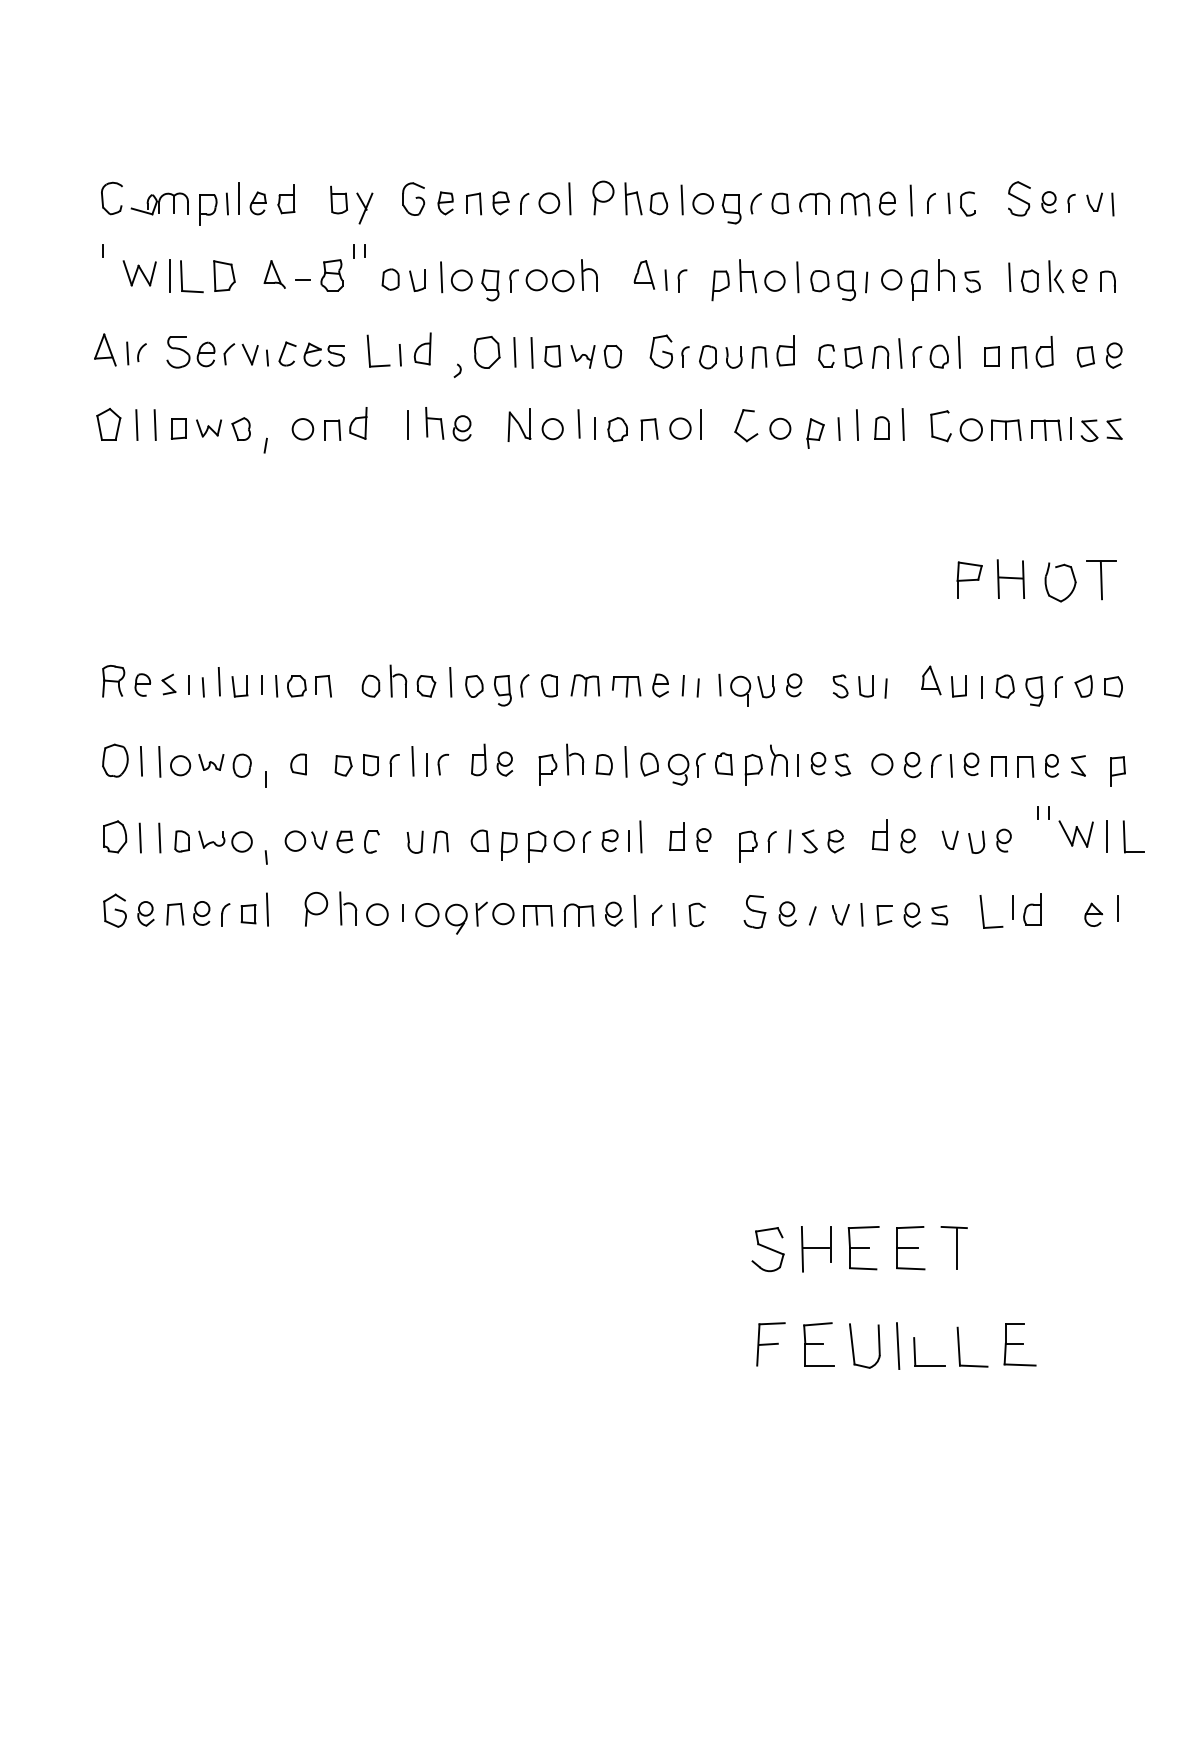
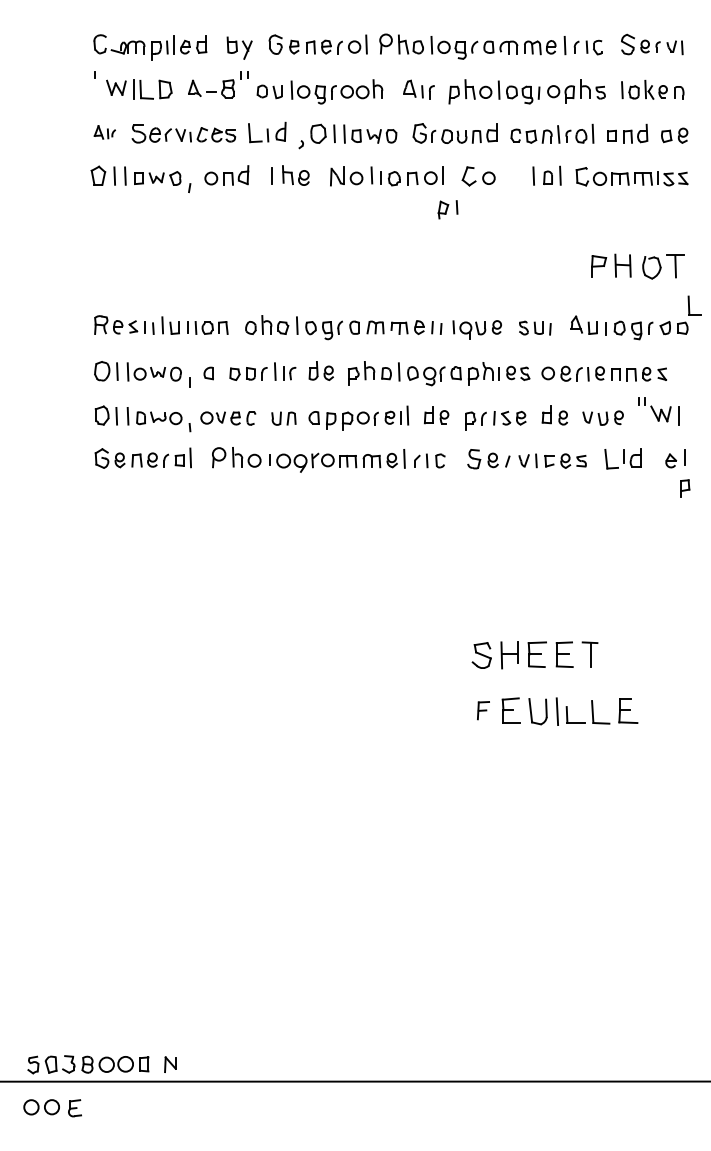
part: (119, 350) -> (104, 132), size x0.7
part: (822, 432) -> (447, 209), moved
part: (1118, 771) -> (685, 488), moved
part: (1133, 836) -> (694, 305), moved
part: (770, 1344) -> (483, 710), size x0.7

